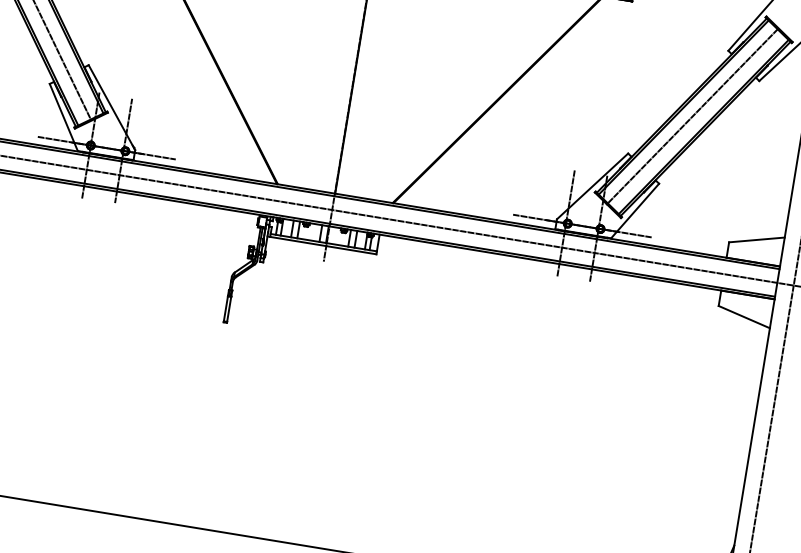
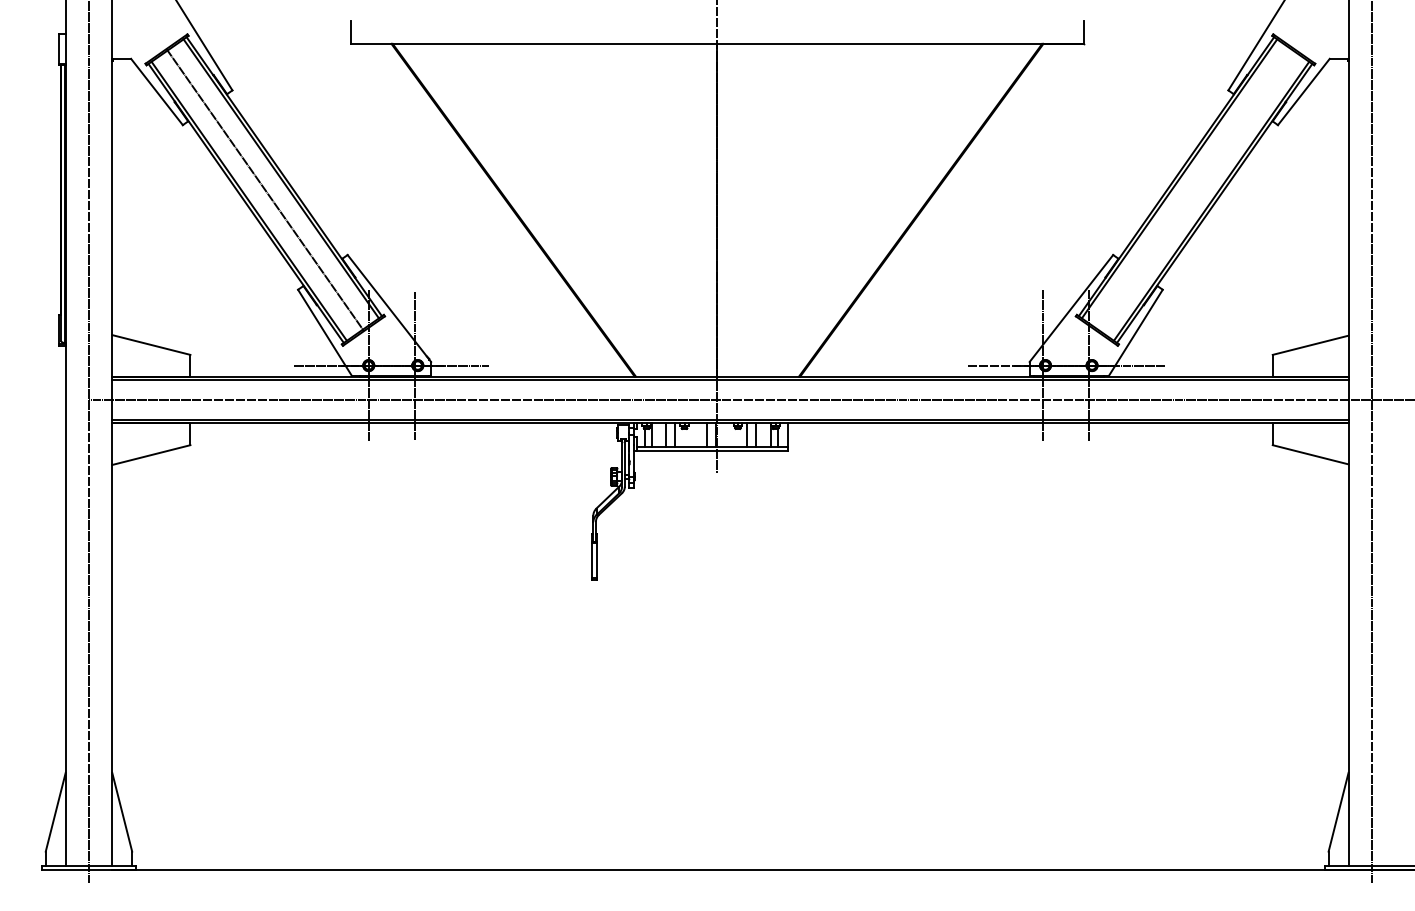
line: (692, 117) -> (1193, 190), removed

